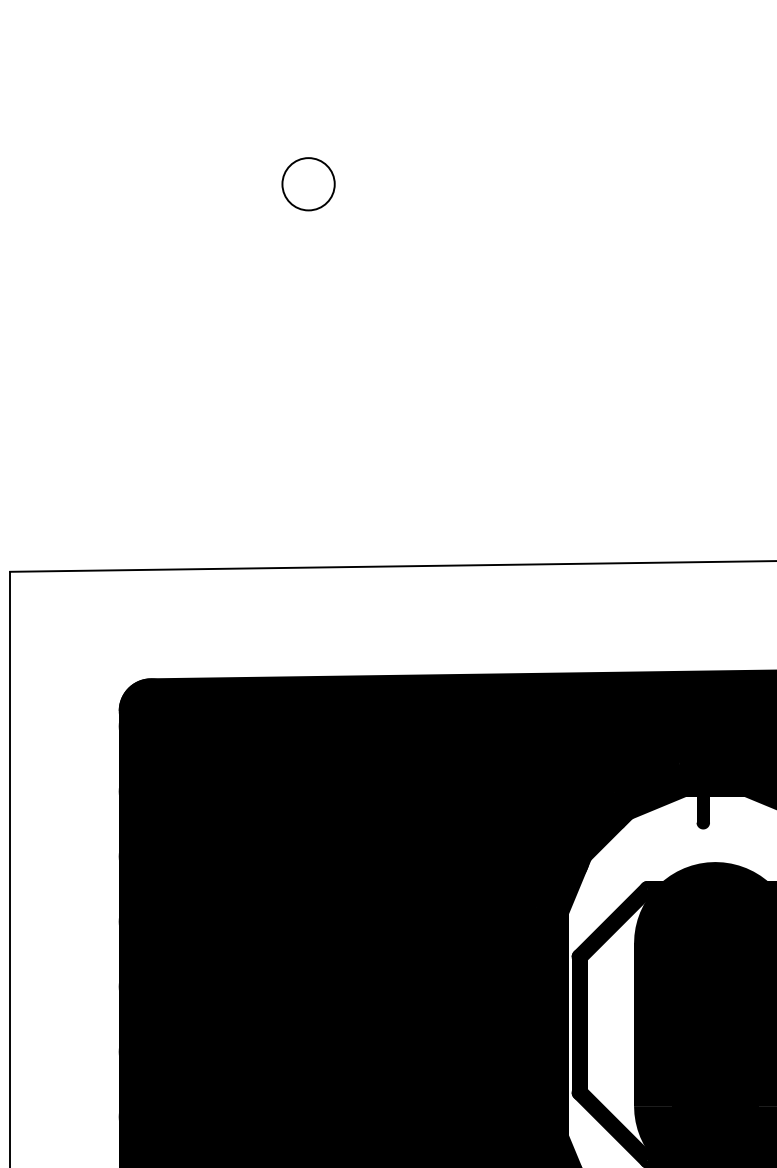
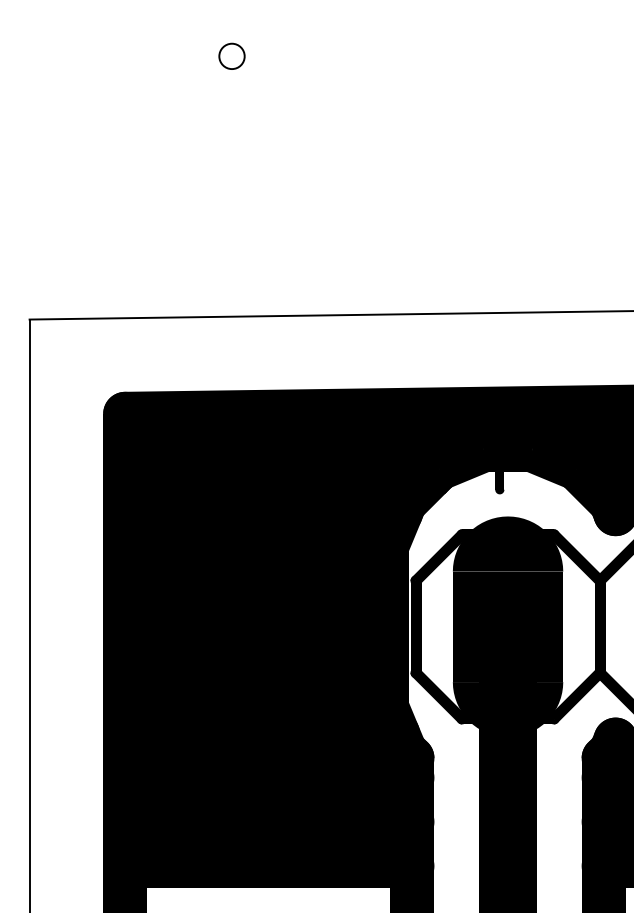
circle: (307, 182) -> (231, 55), size x0.71

